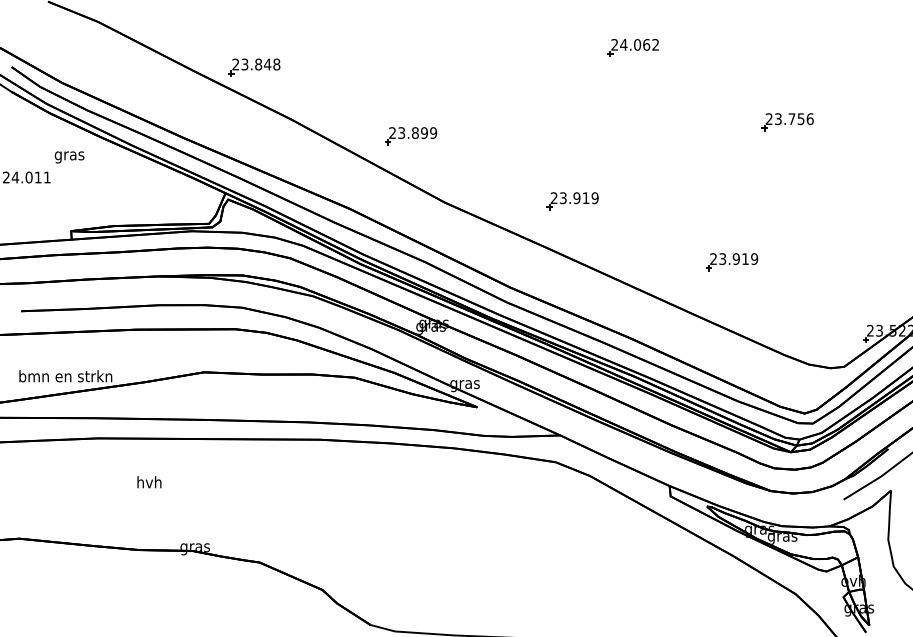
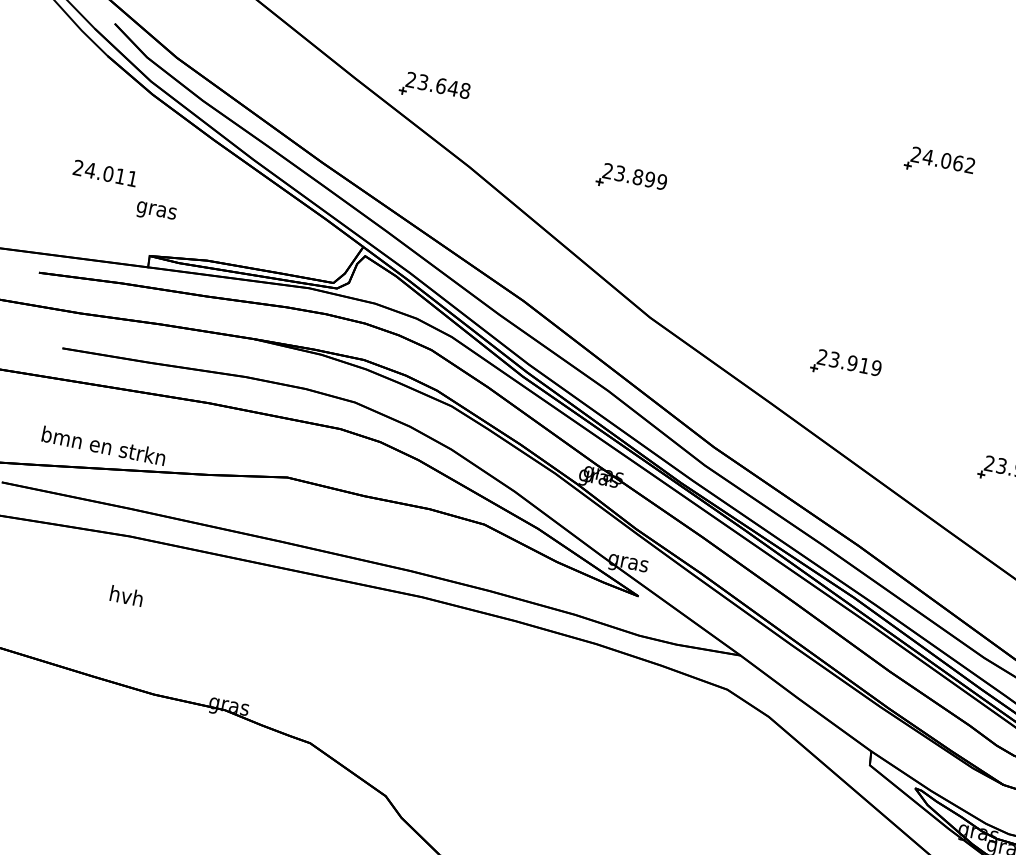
text: (258, 64) -> (441, 85), 23.848 -> 23.648
part: (411, 136) -> (631, 180), moved
text: (69, 157) -> (156, 212), moved
part: (572, 201) -> (845, 366), moved
text: (149, 482) -> (126, 596), moved

